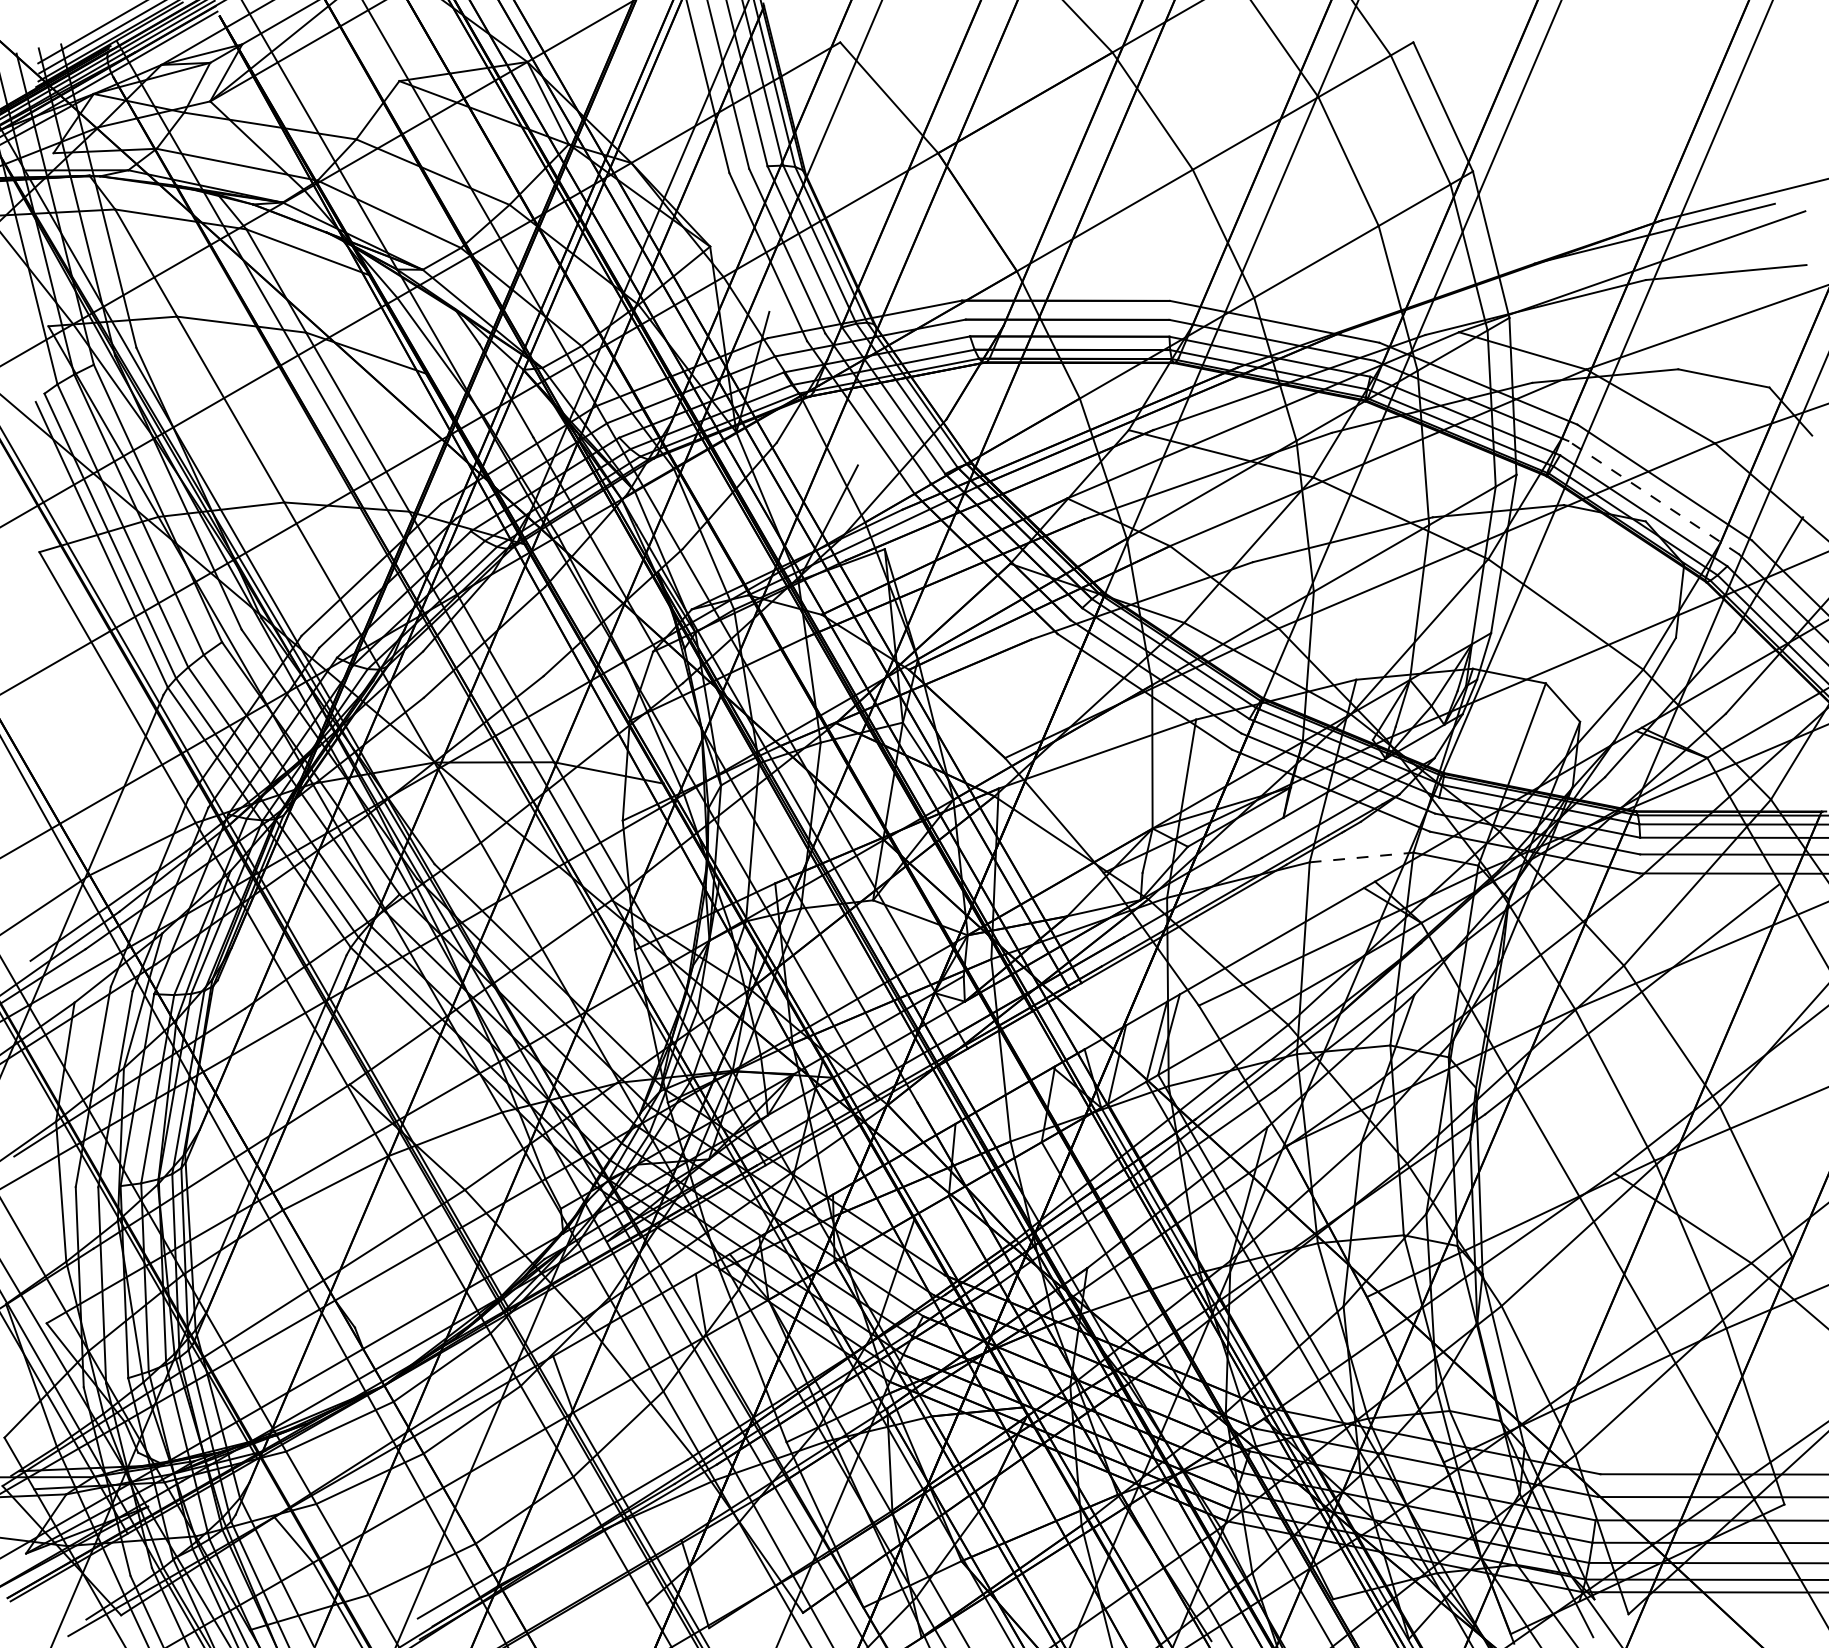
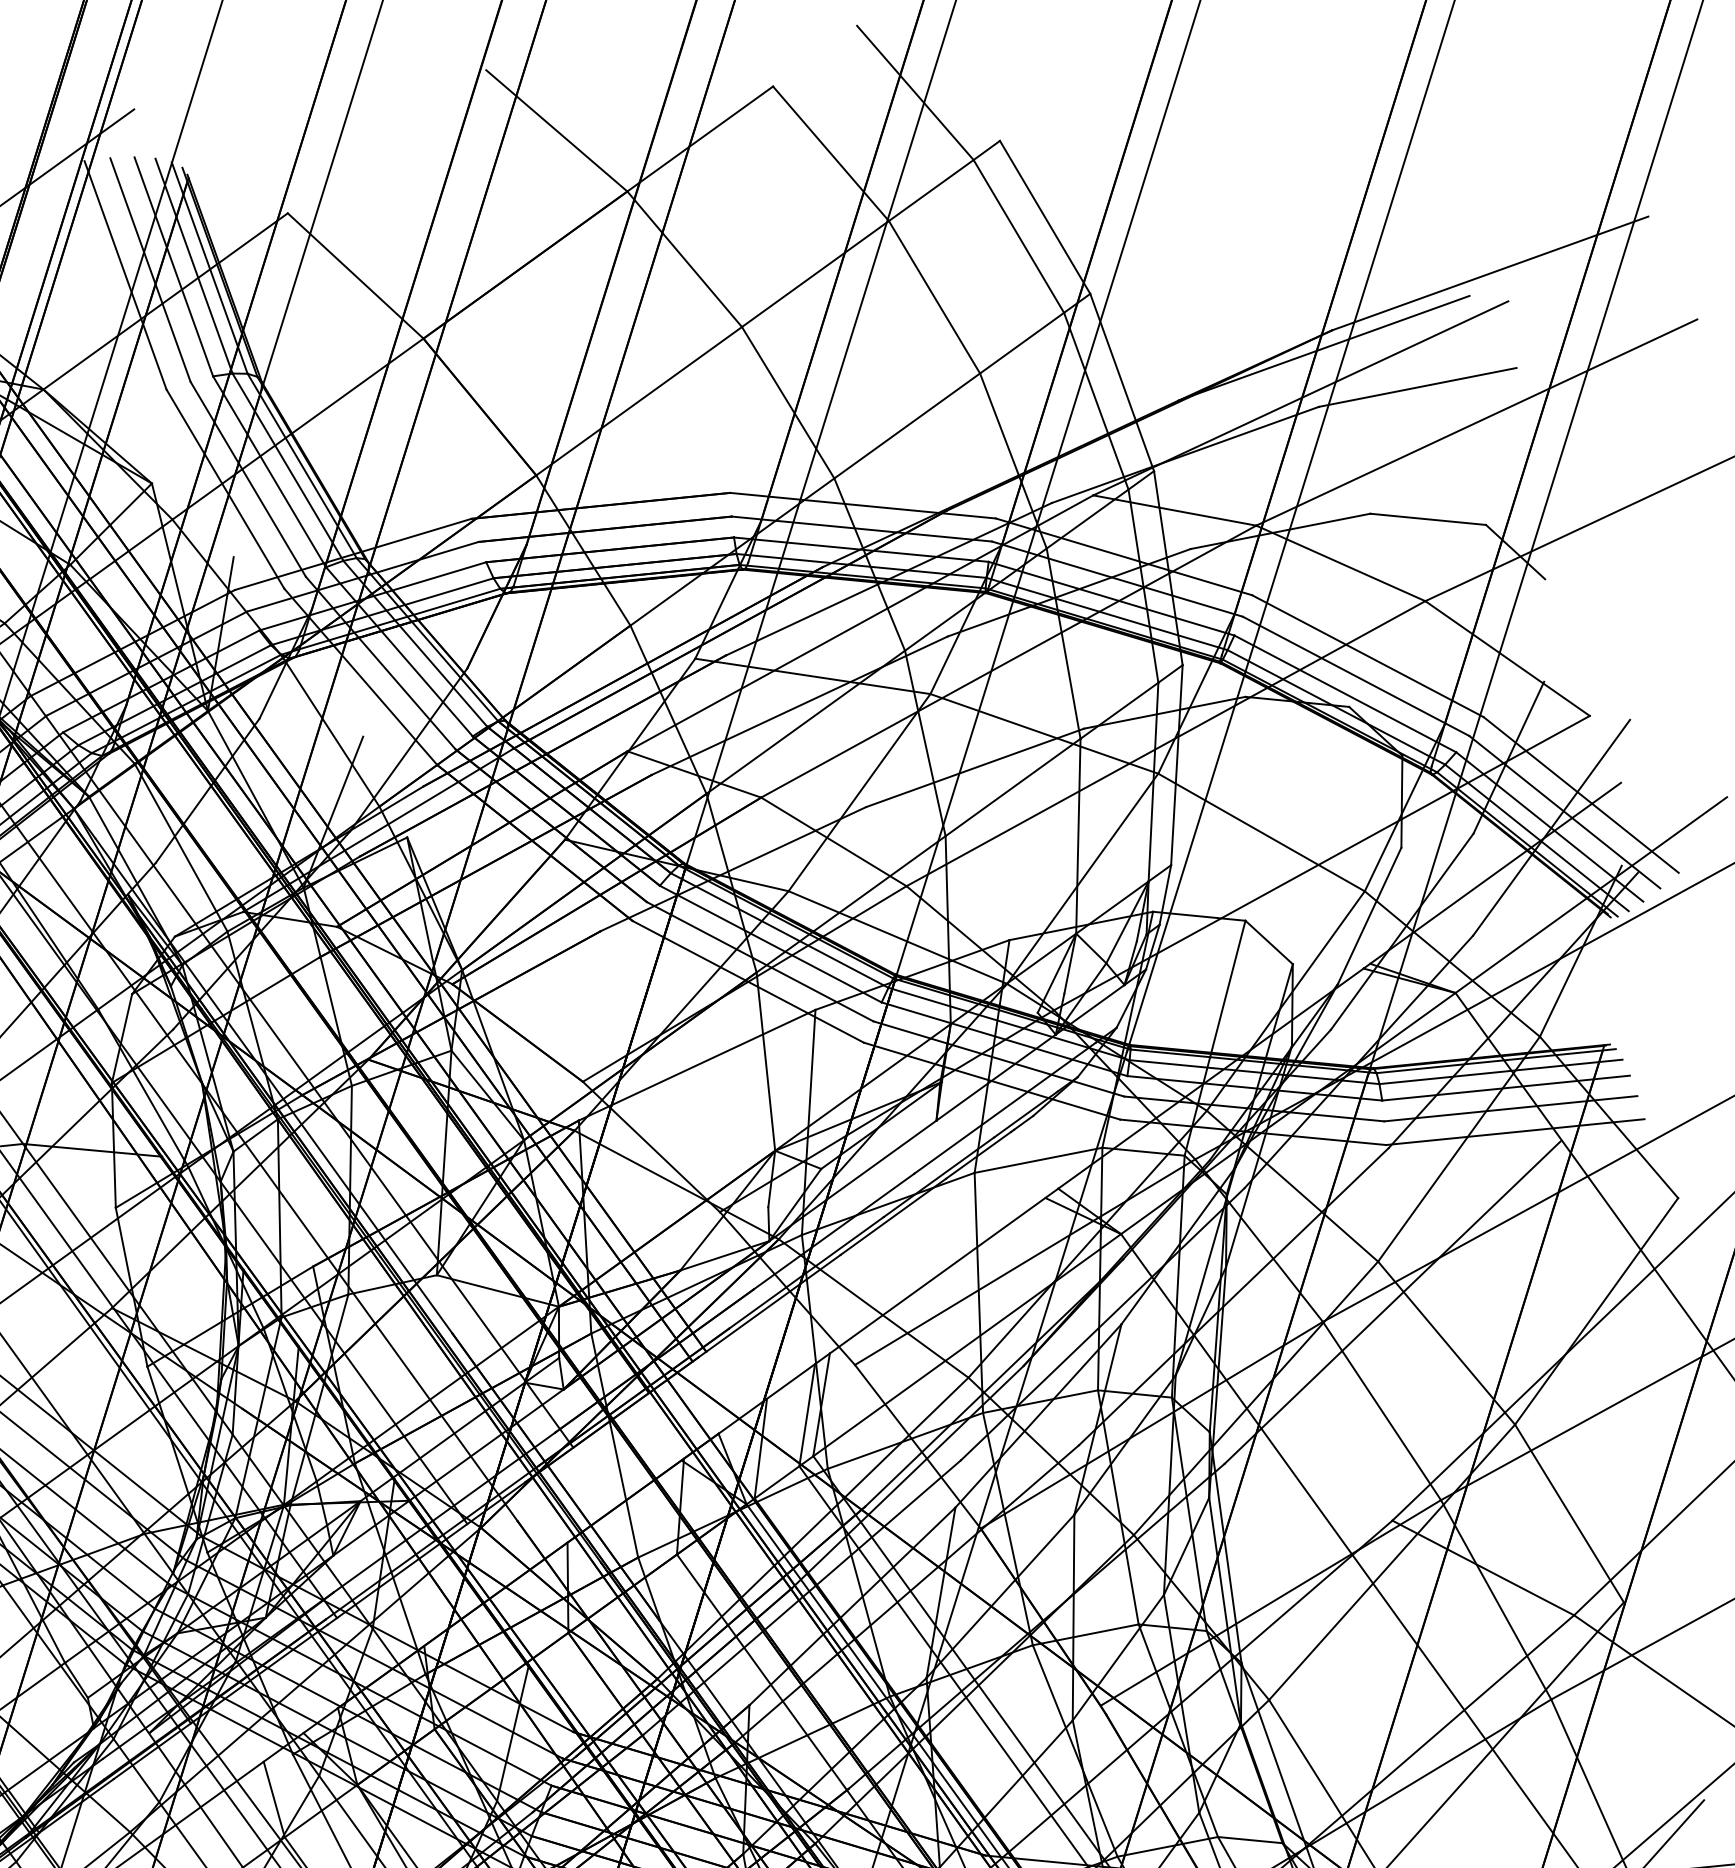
line: (1653, 497) -> (1355, 676), dashed -> solid
line: (1362, 857) -> (1039, 1160), dashed -> solid

